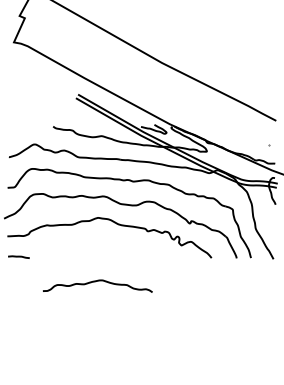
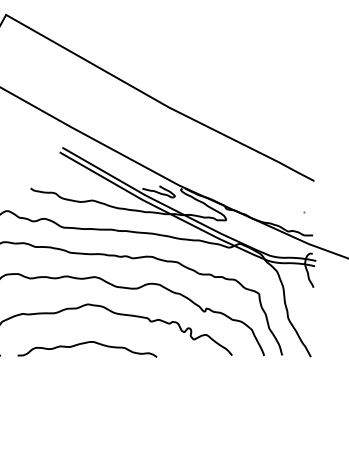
curve: (95, 282) -> (84, 344), moved

